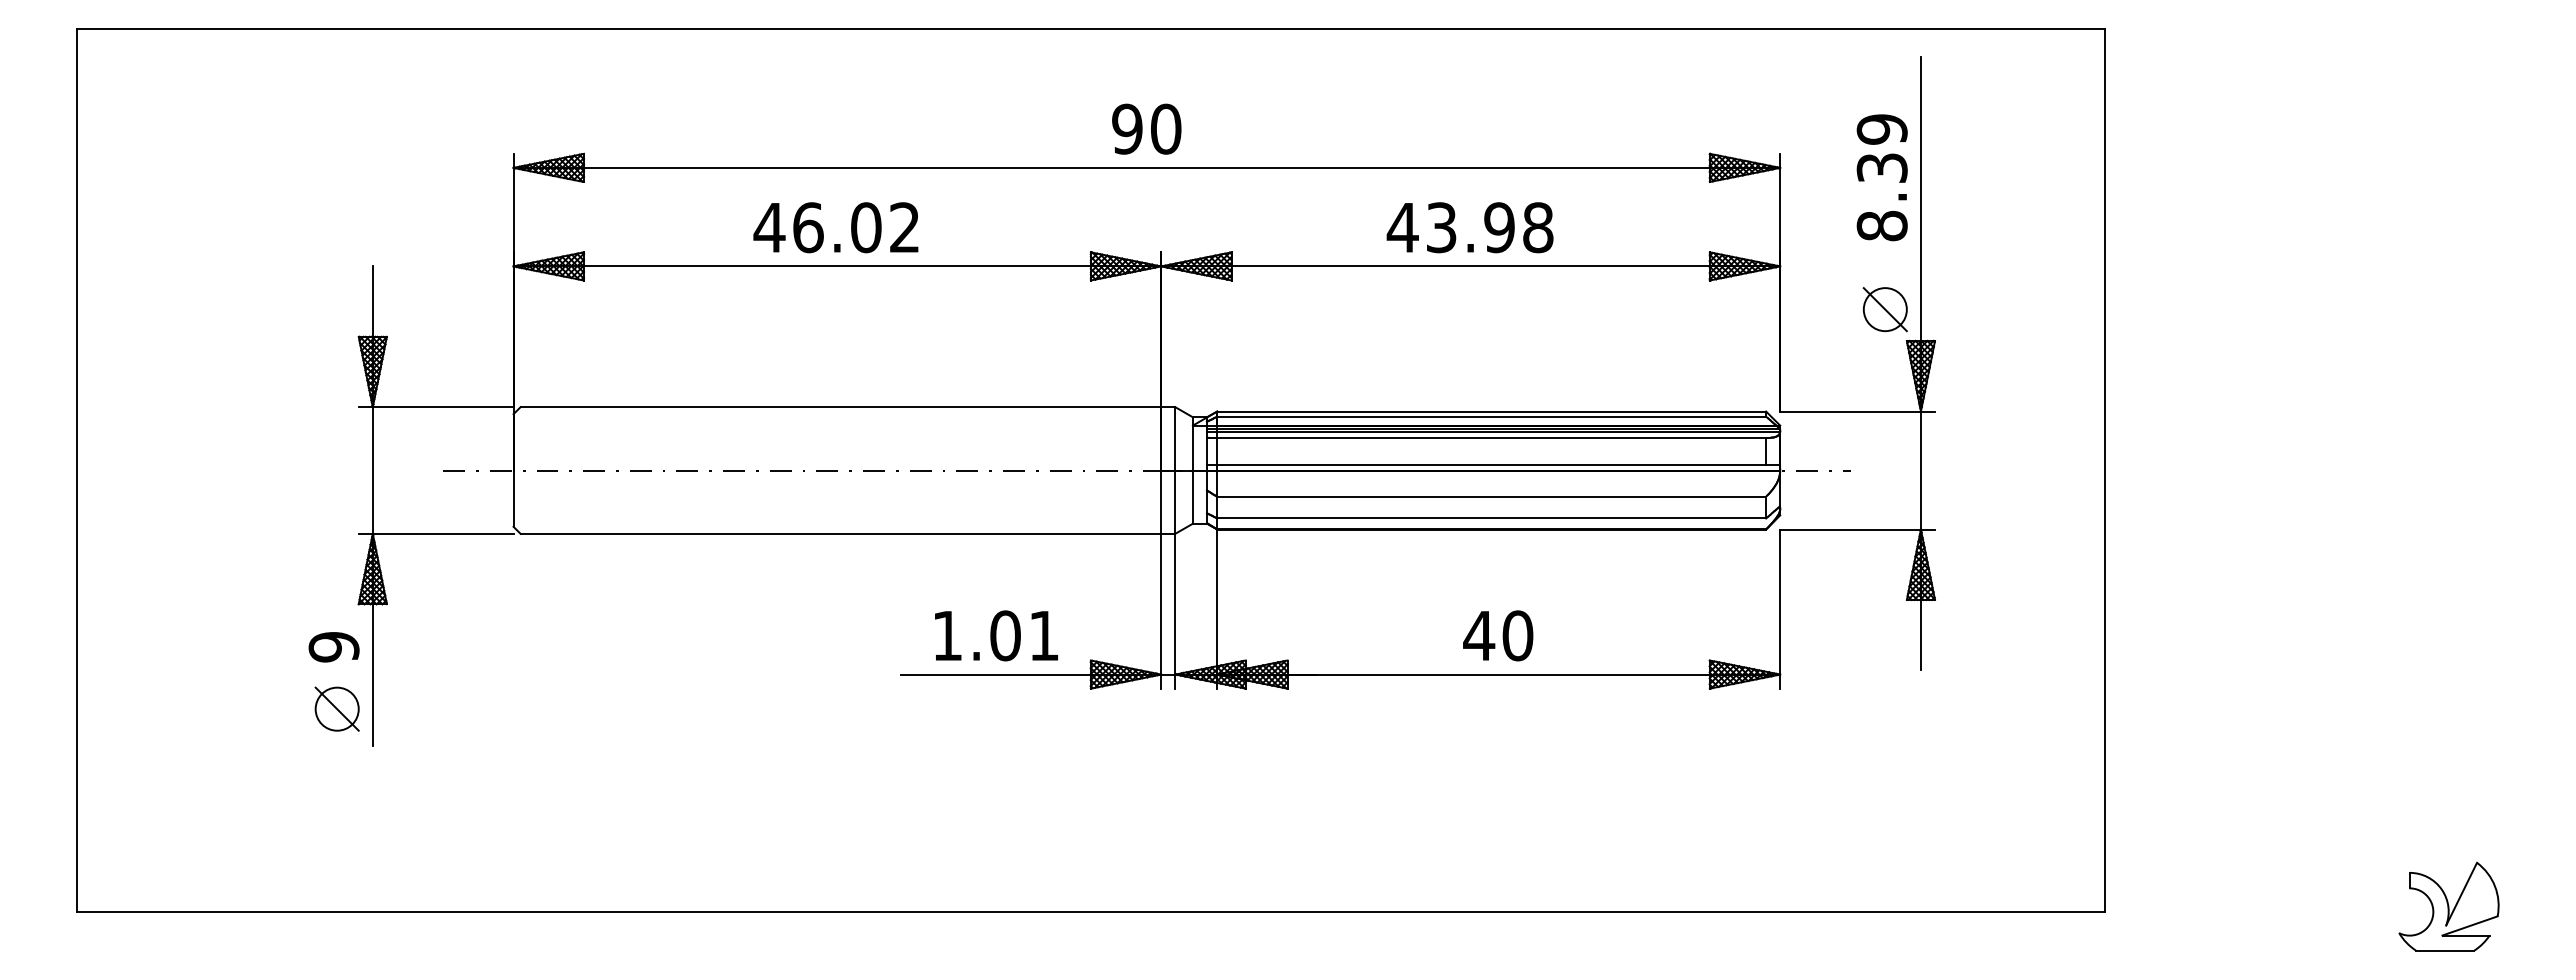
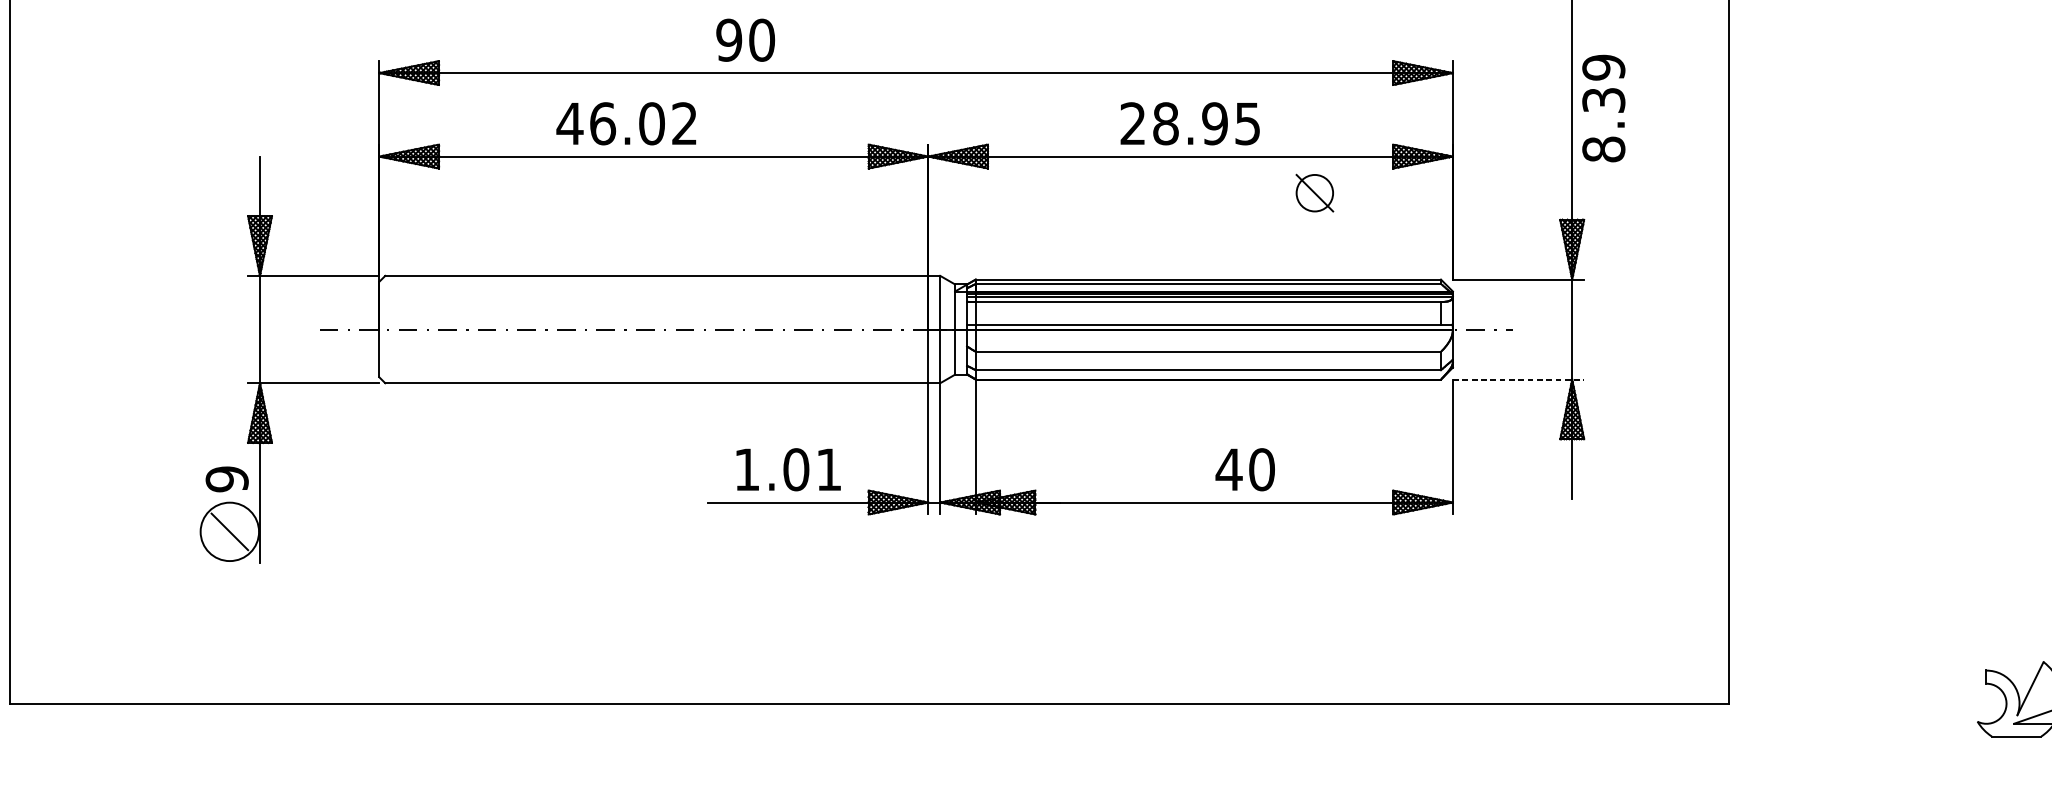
text: (1146, 128) -> (745, 39), moved
text: (1881, 177) -> (1603, 108), moved
text: (835, 227) -> (625, 123), moved
text: (1469, 227) -> (1189, 123), 43.98 -> 28.95
part: (1884, 309) -> (1314, 193), moved
line: (1858, 529) -> (1519, 379), solid -> dashed
text: (1498, 635) -> (1245, 469), moved
circle: (336, 708) -> (229, 531), size x1.6

